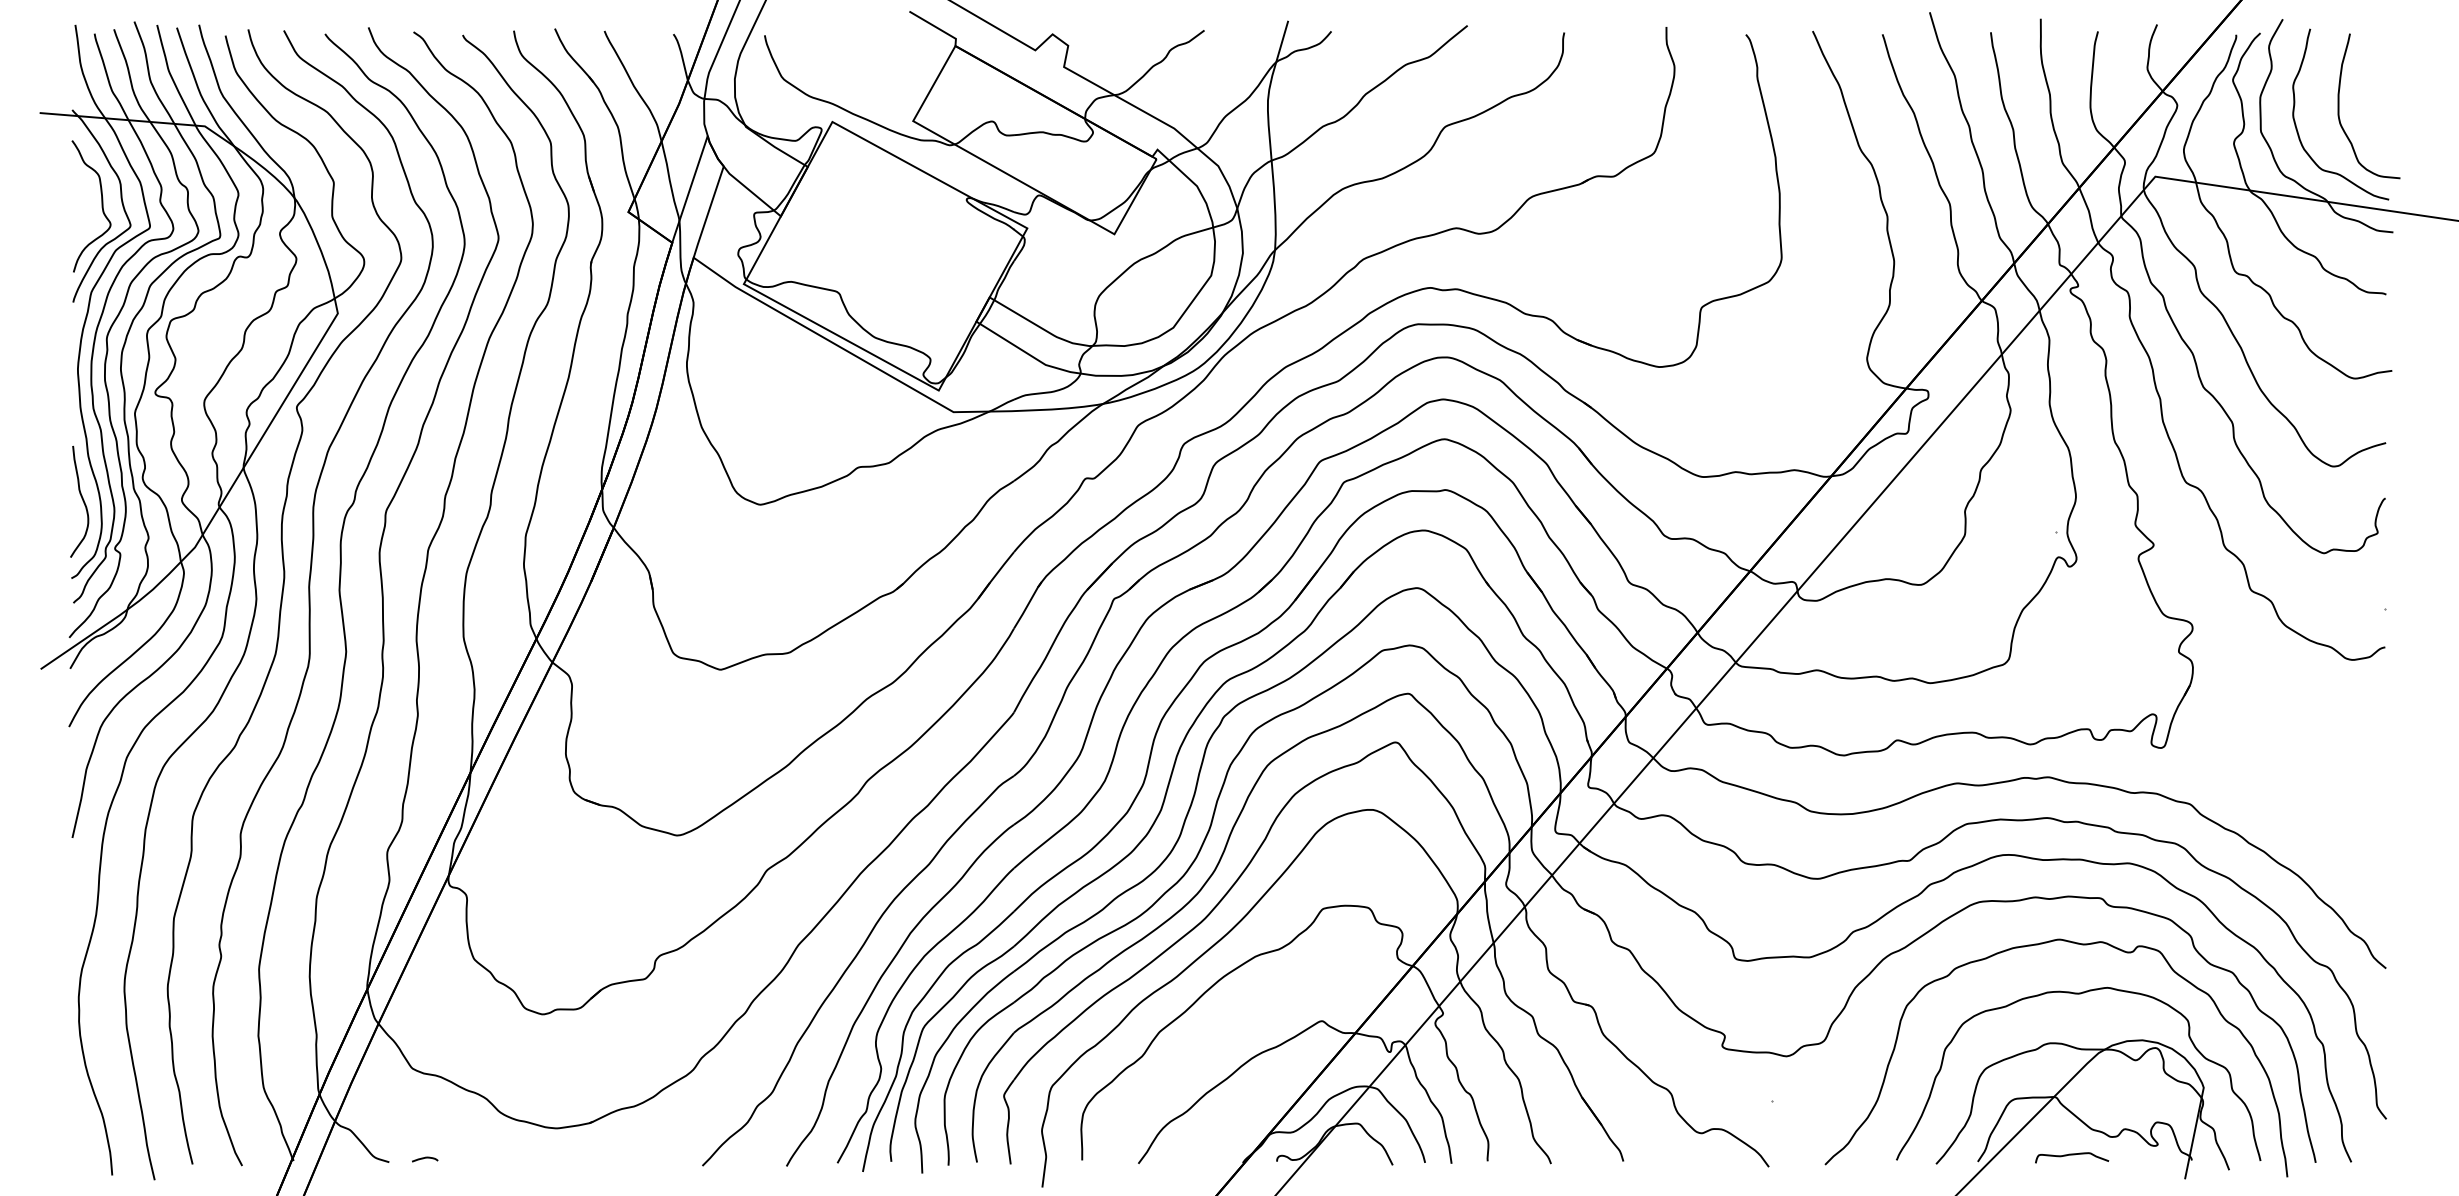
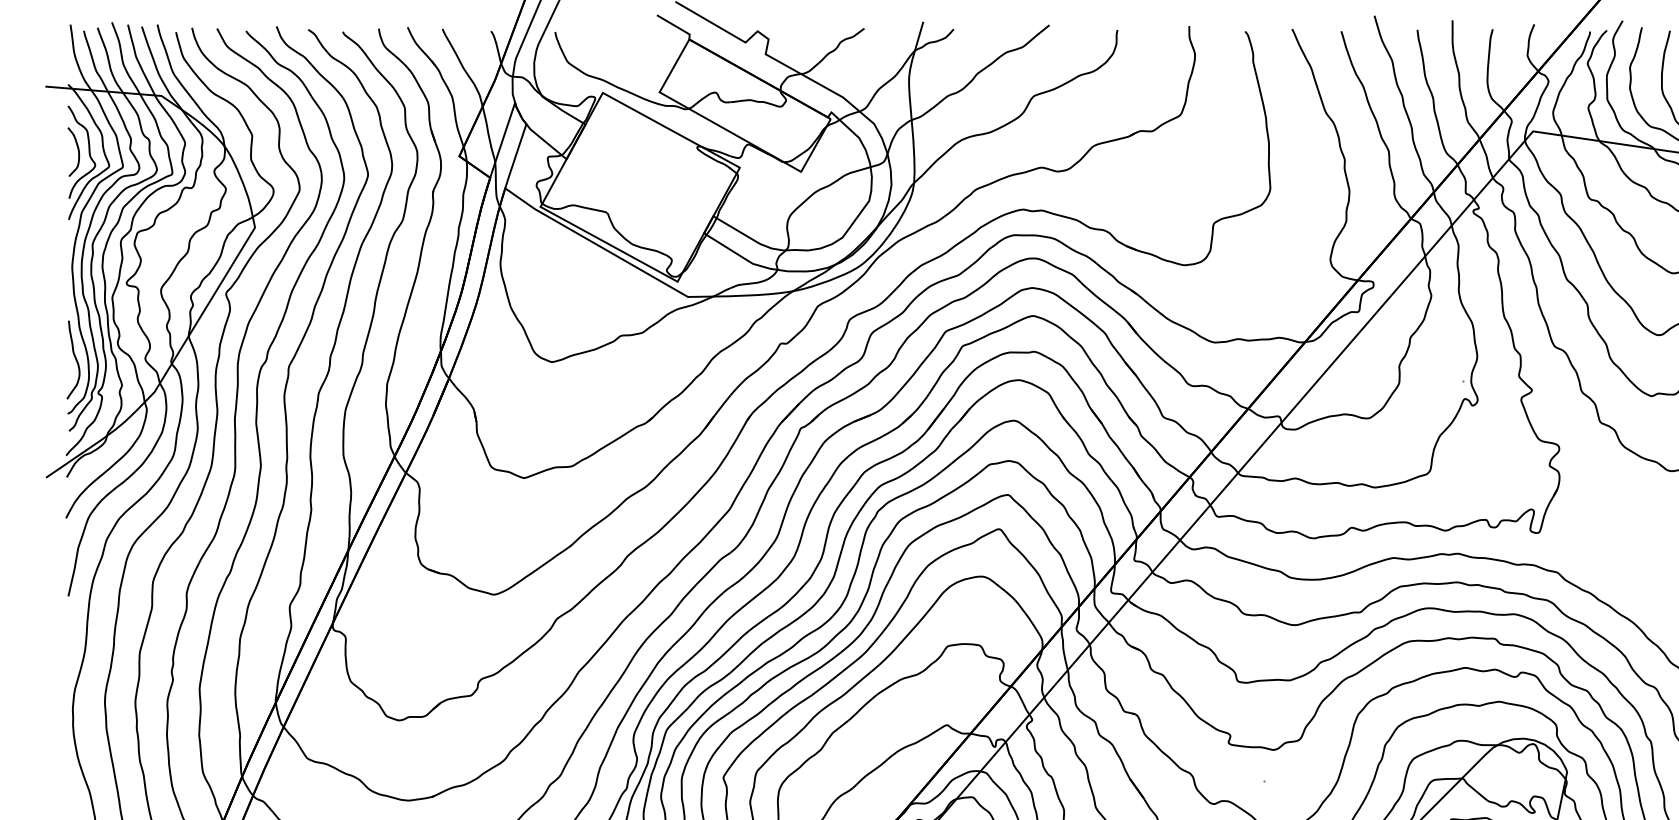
curve: (86, 206) -> (78, 152), added

